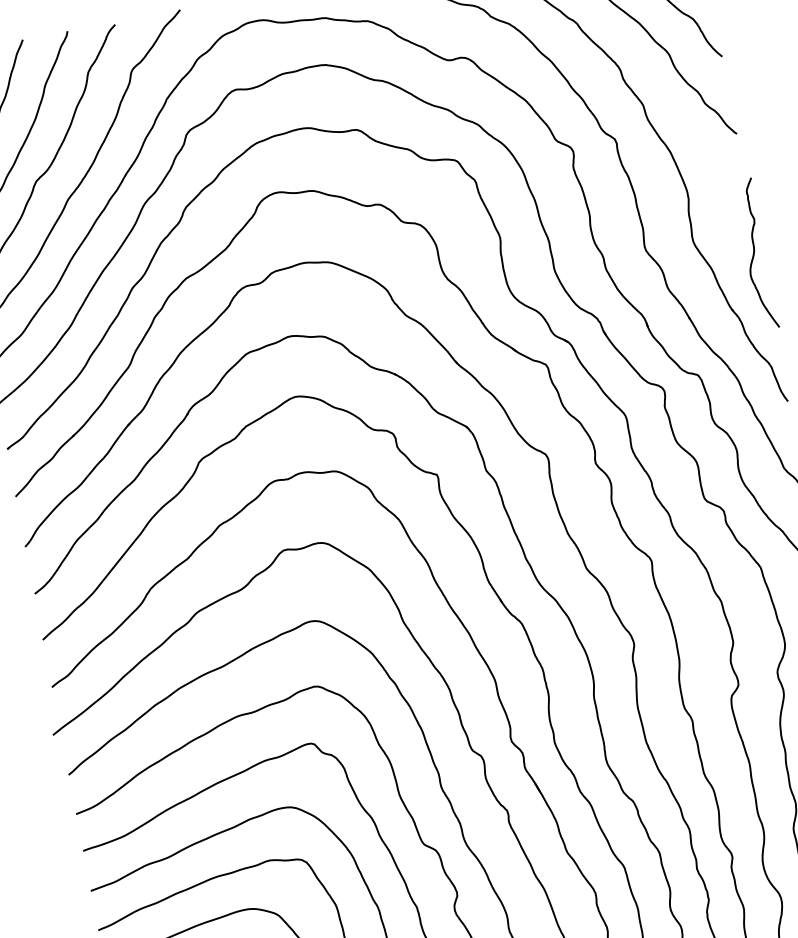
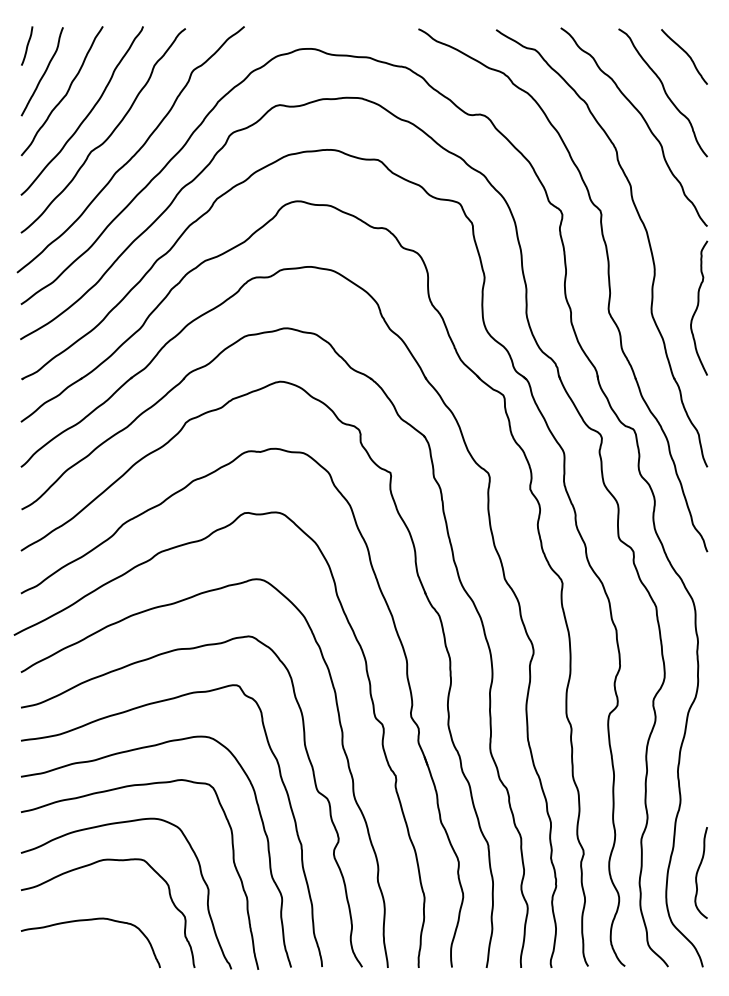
curve: (755, 253) -> (698, 307), moved

